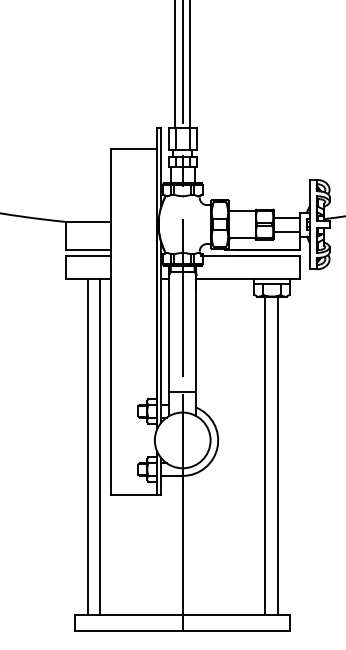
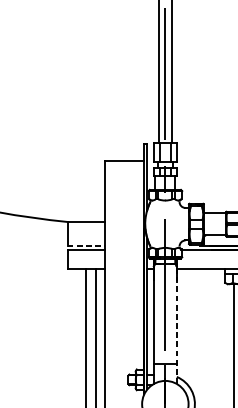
line: (88, 250) -> (86, 245), solid -> dashed
line: (196, 345) -> (176, 325), solid -> dashed

